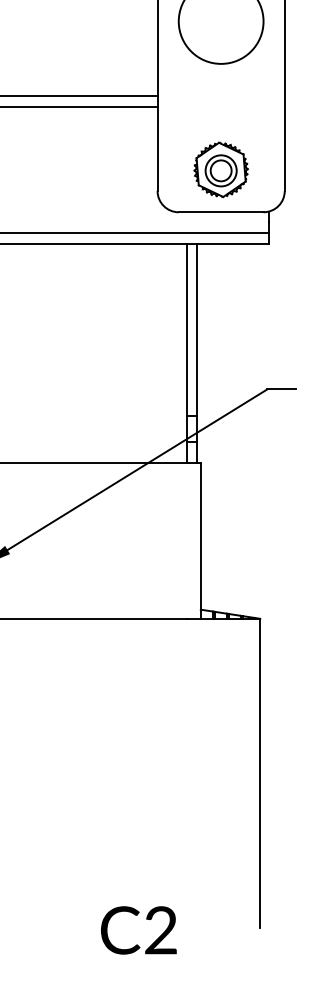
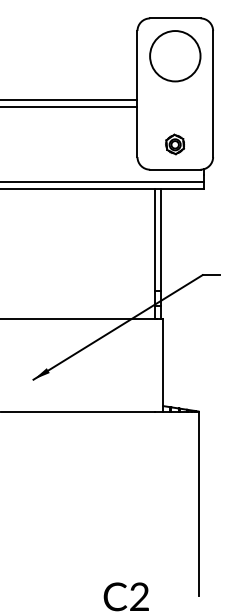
part: (219, 169) -> (174, 144), size x0.6

